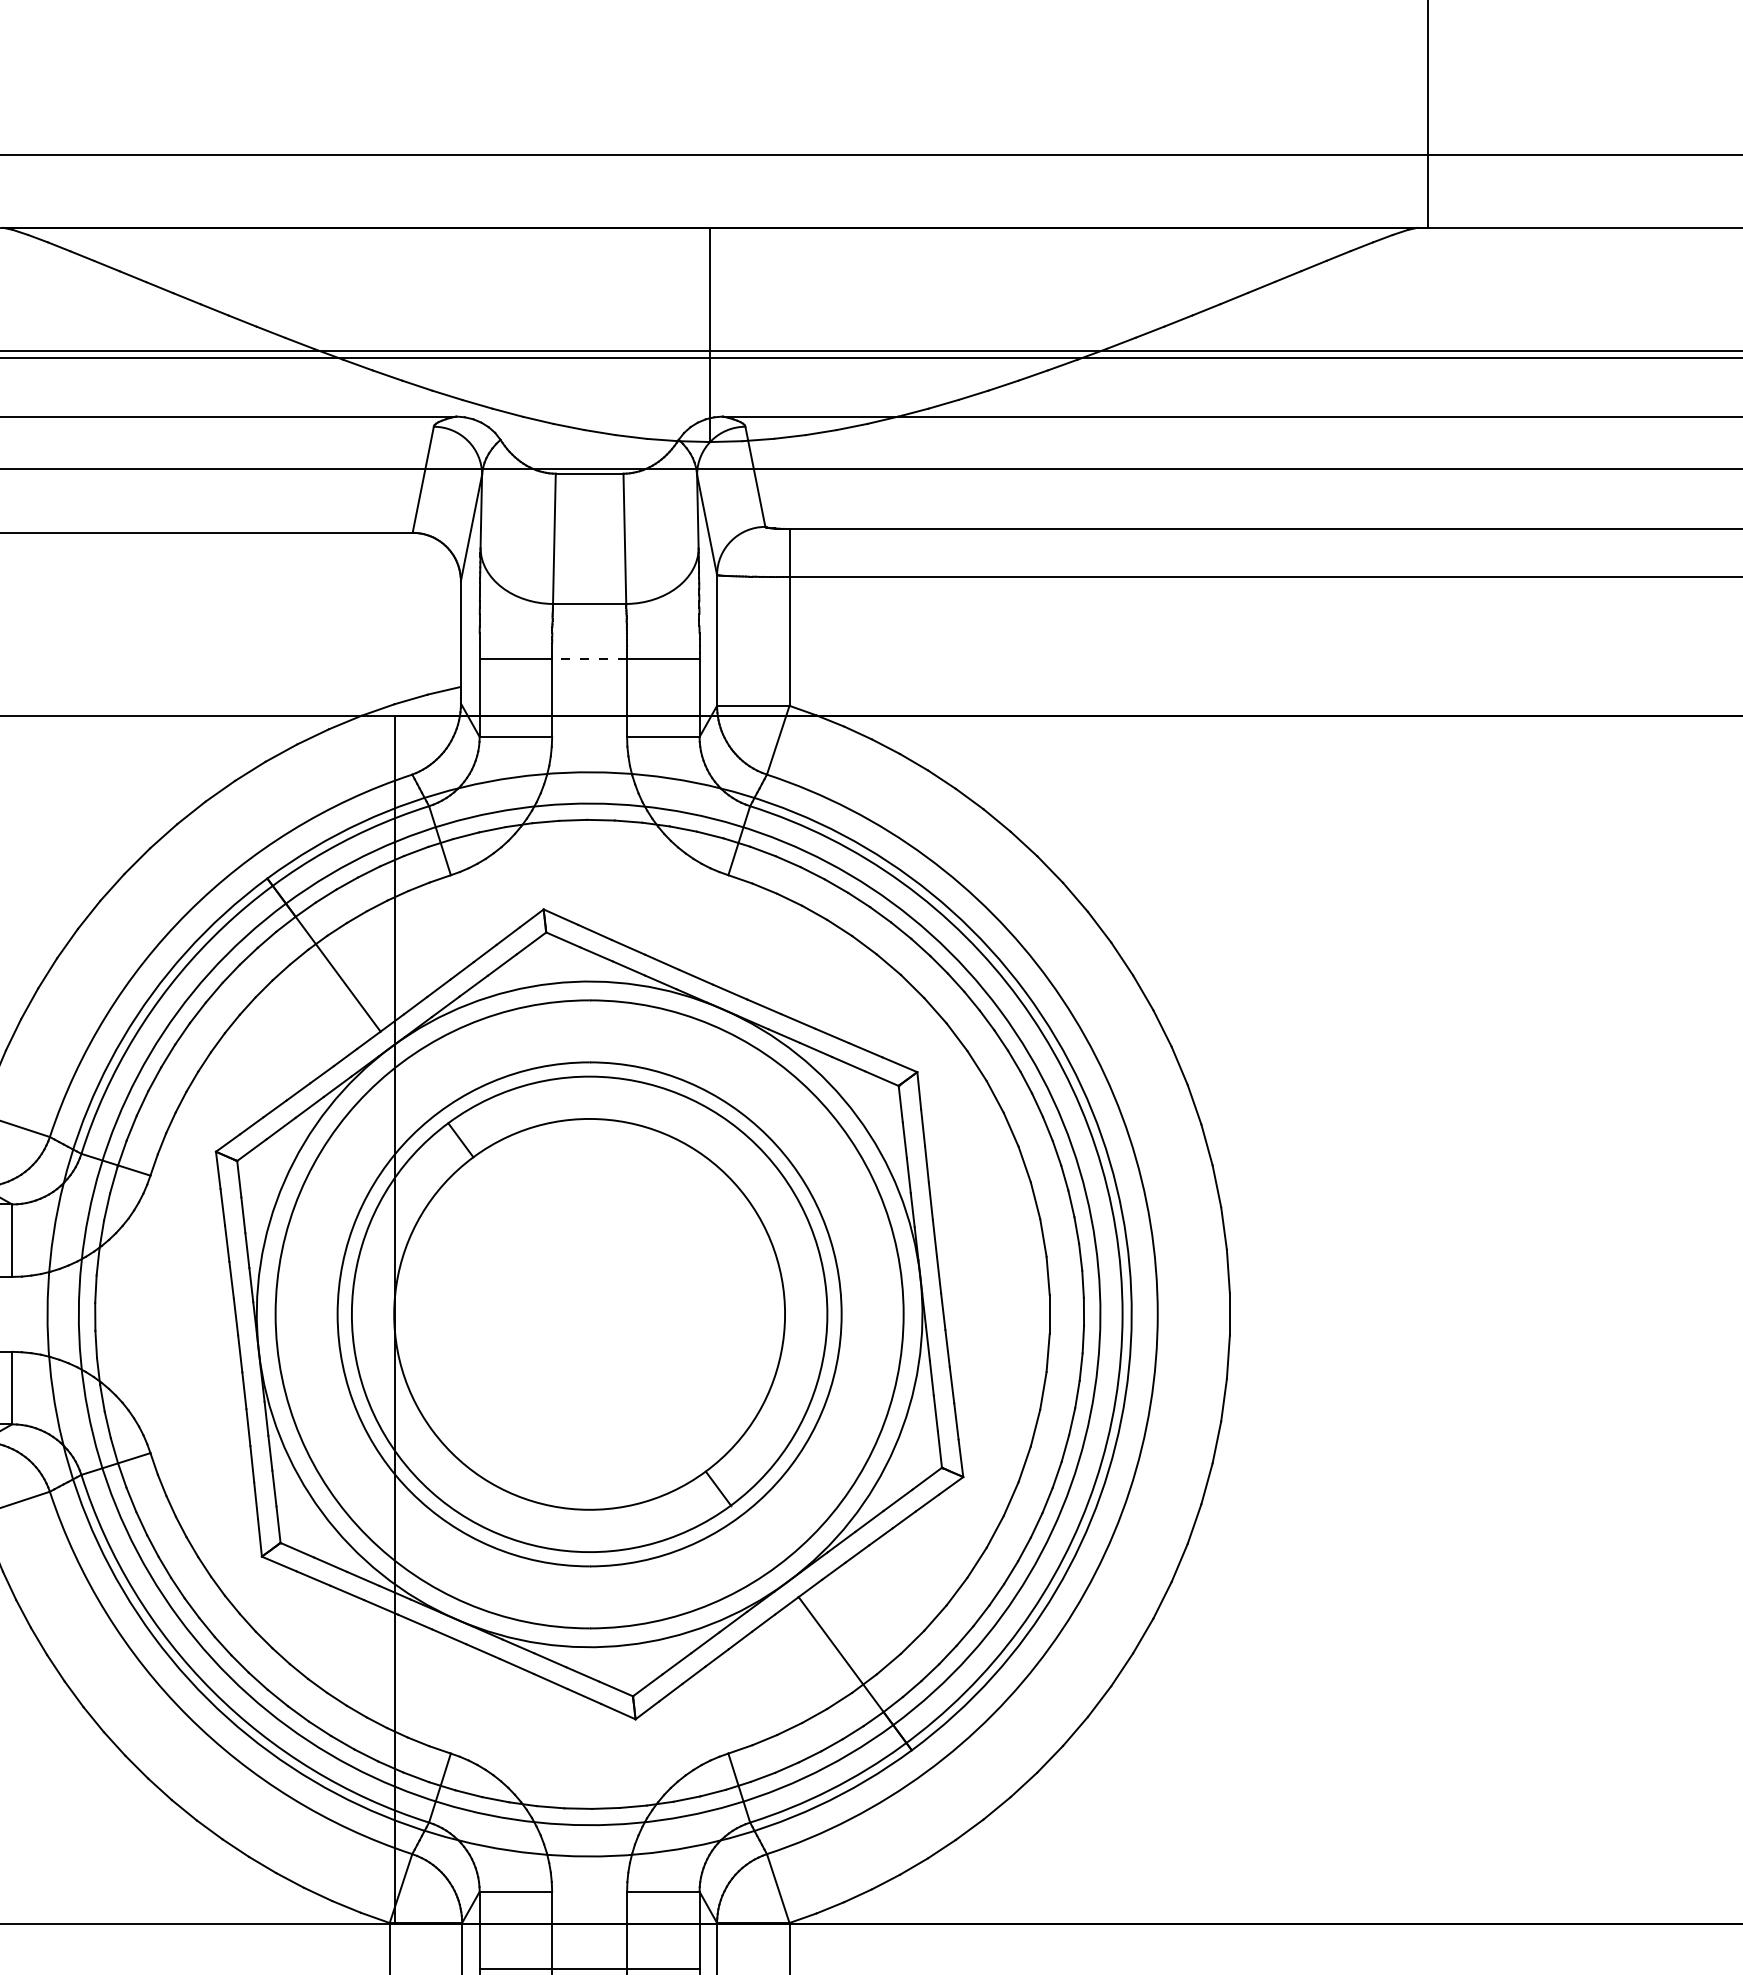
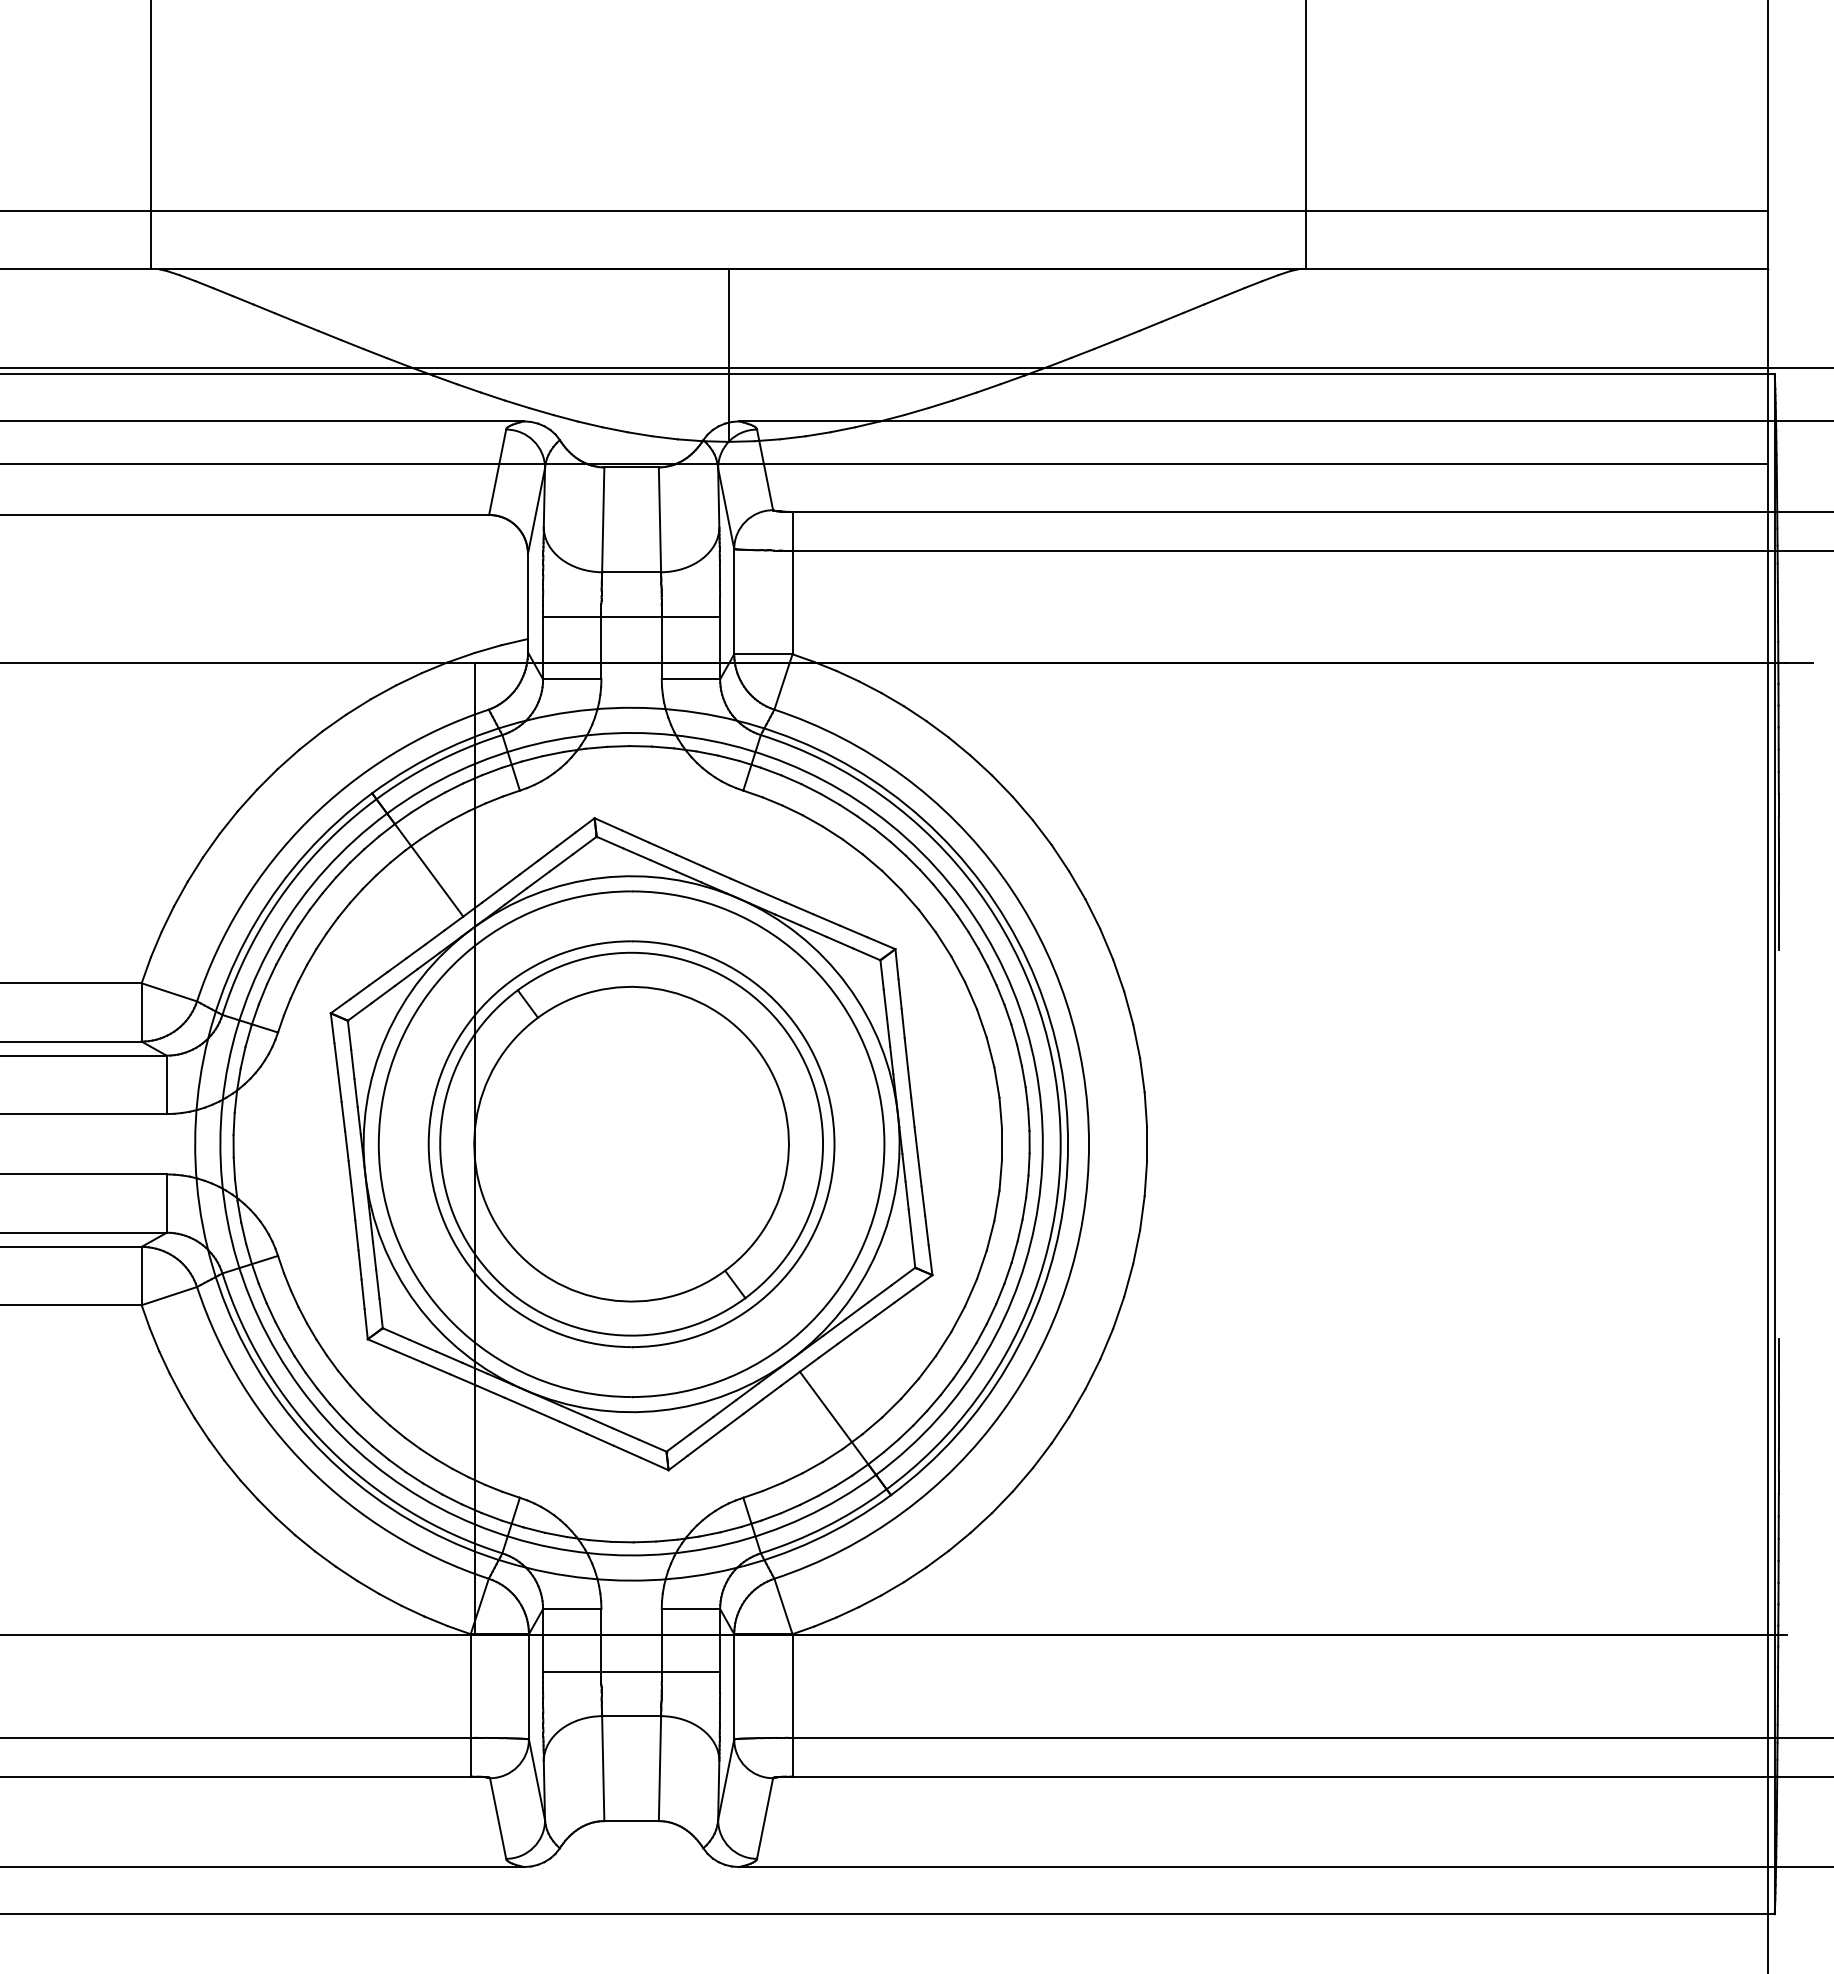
line: (589, 658) -> (631, 616), dashed -> solid

